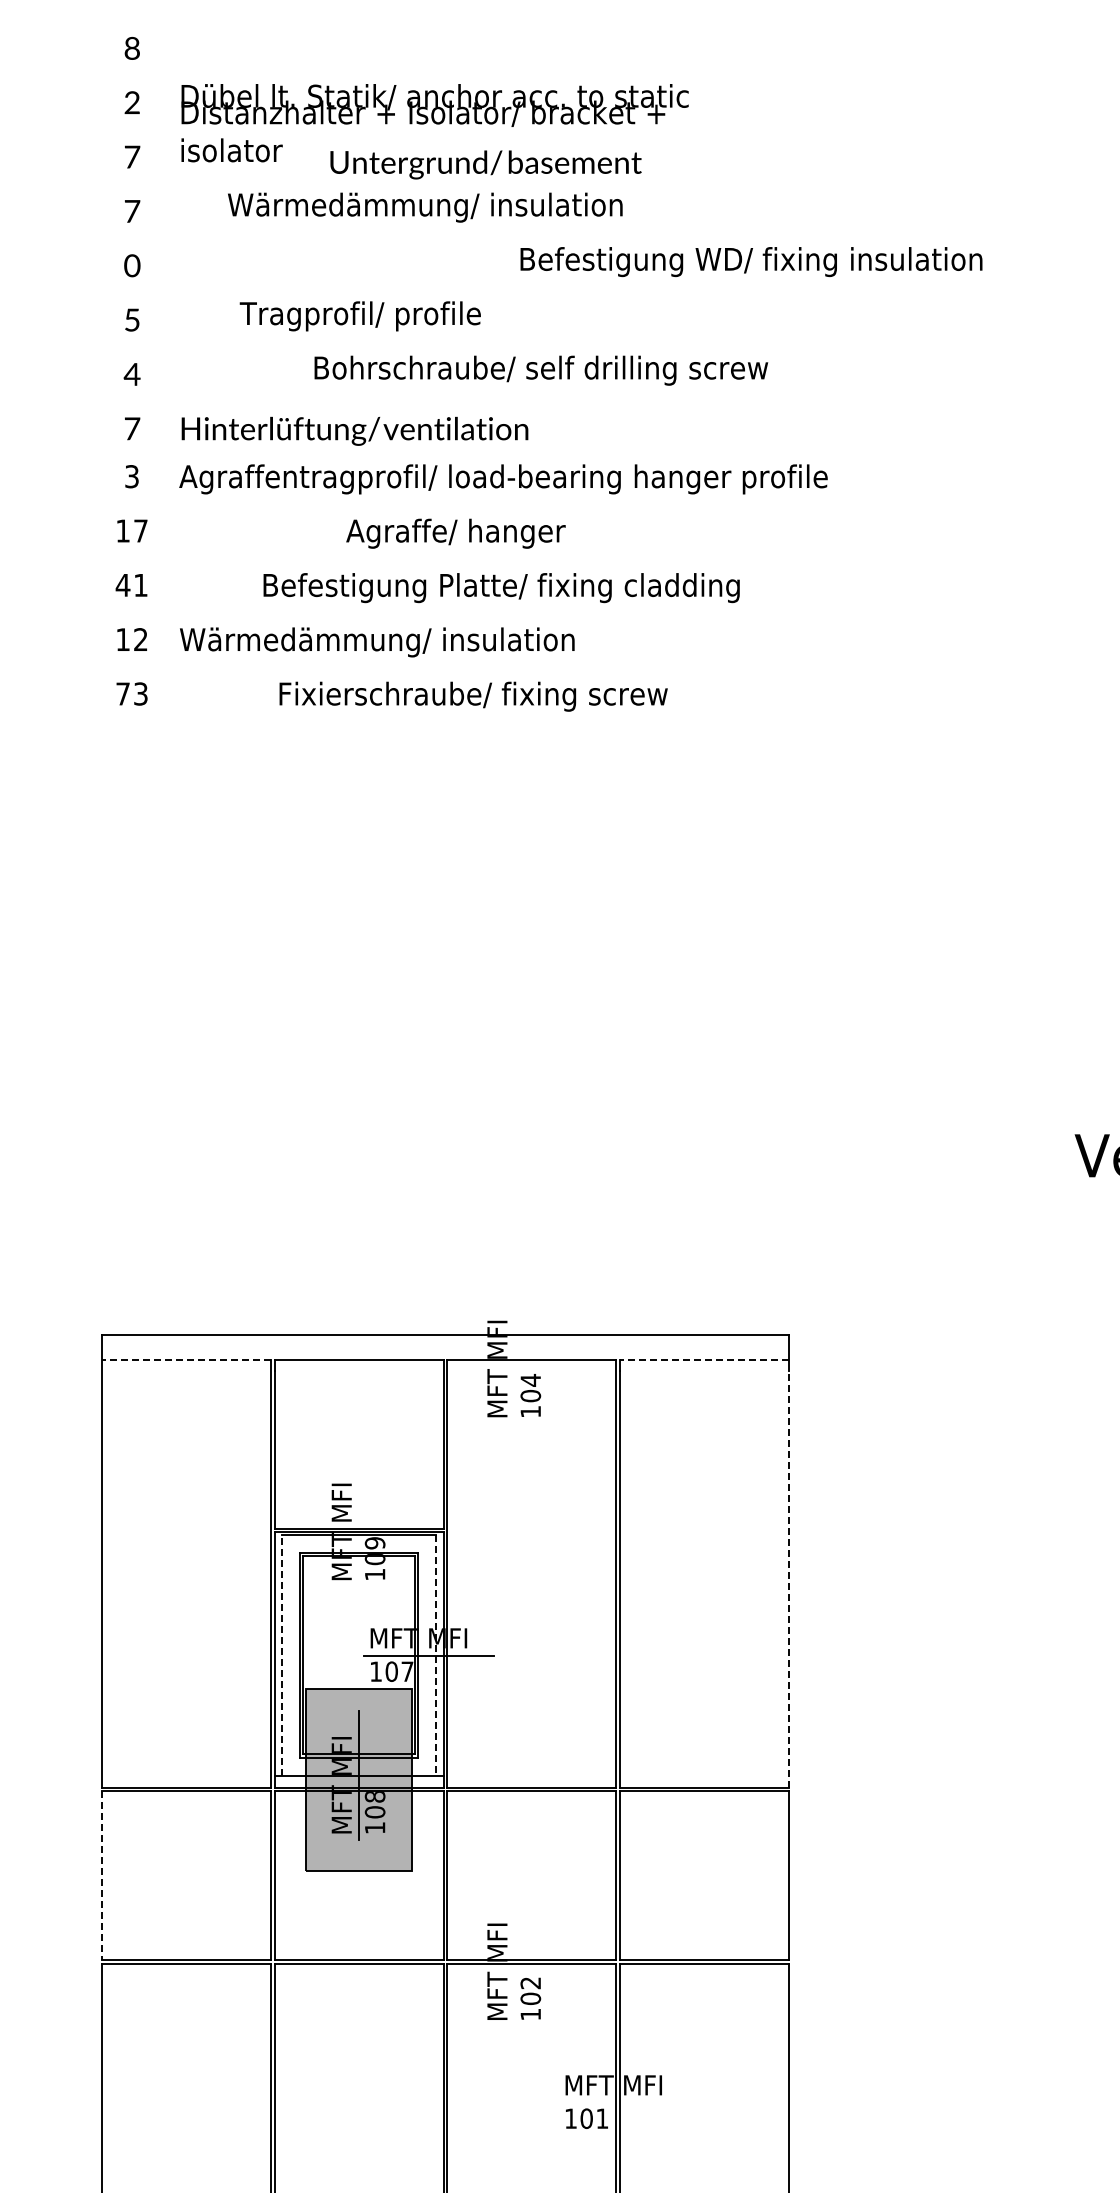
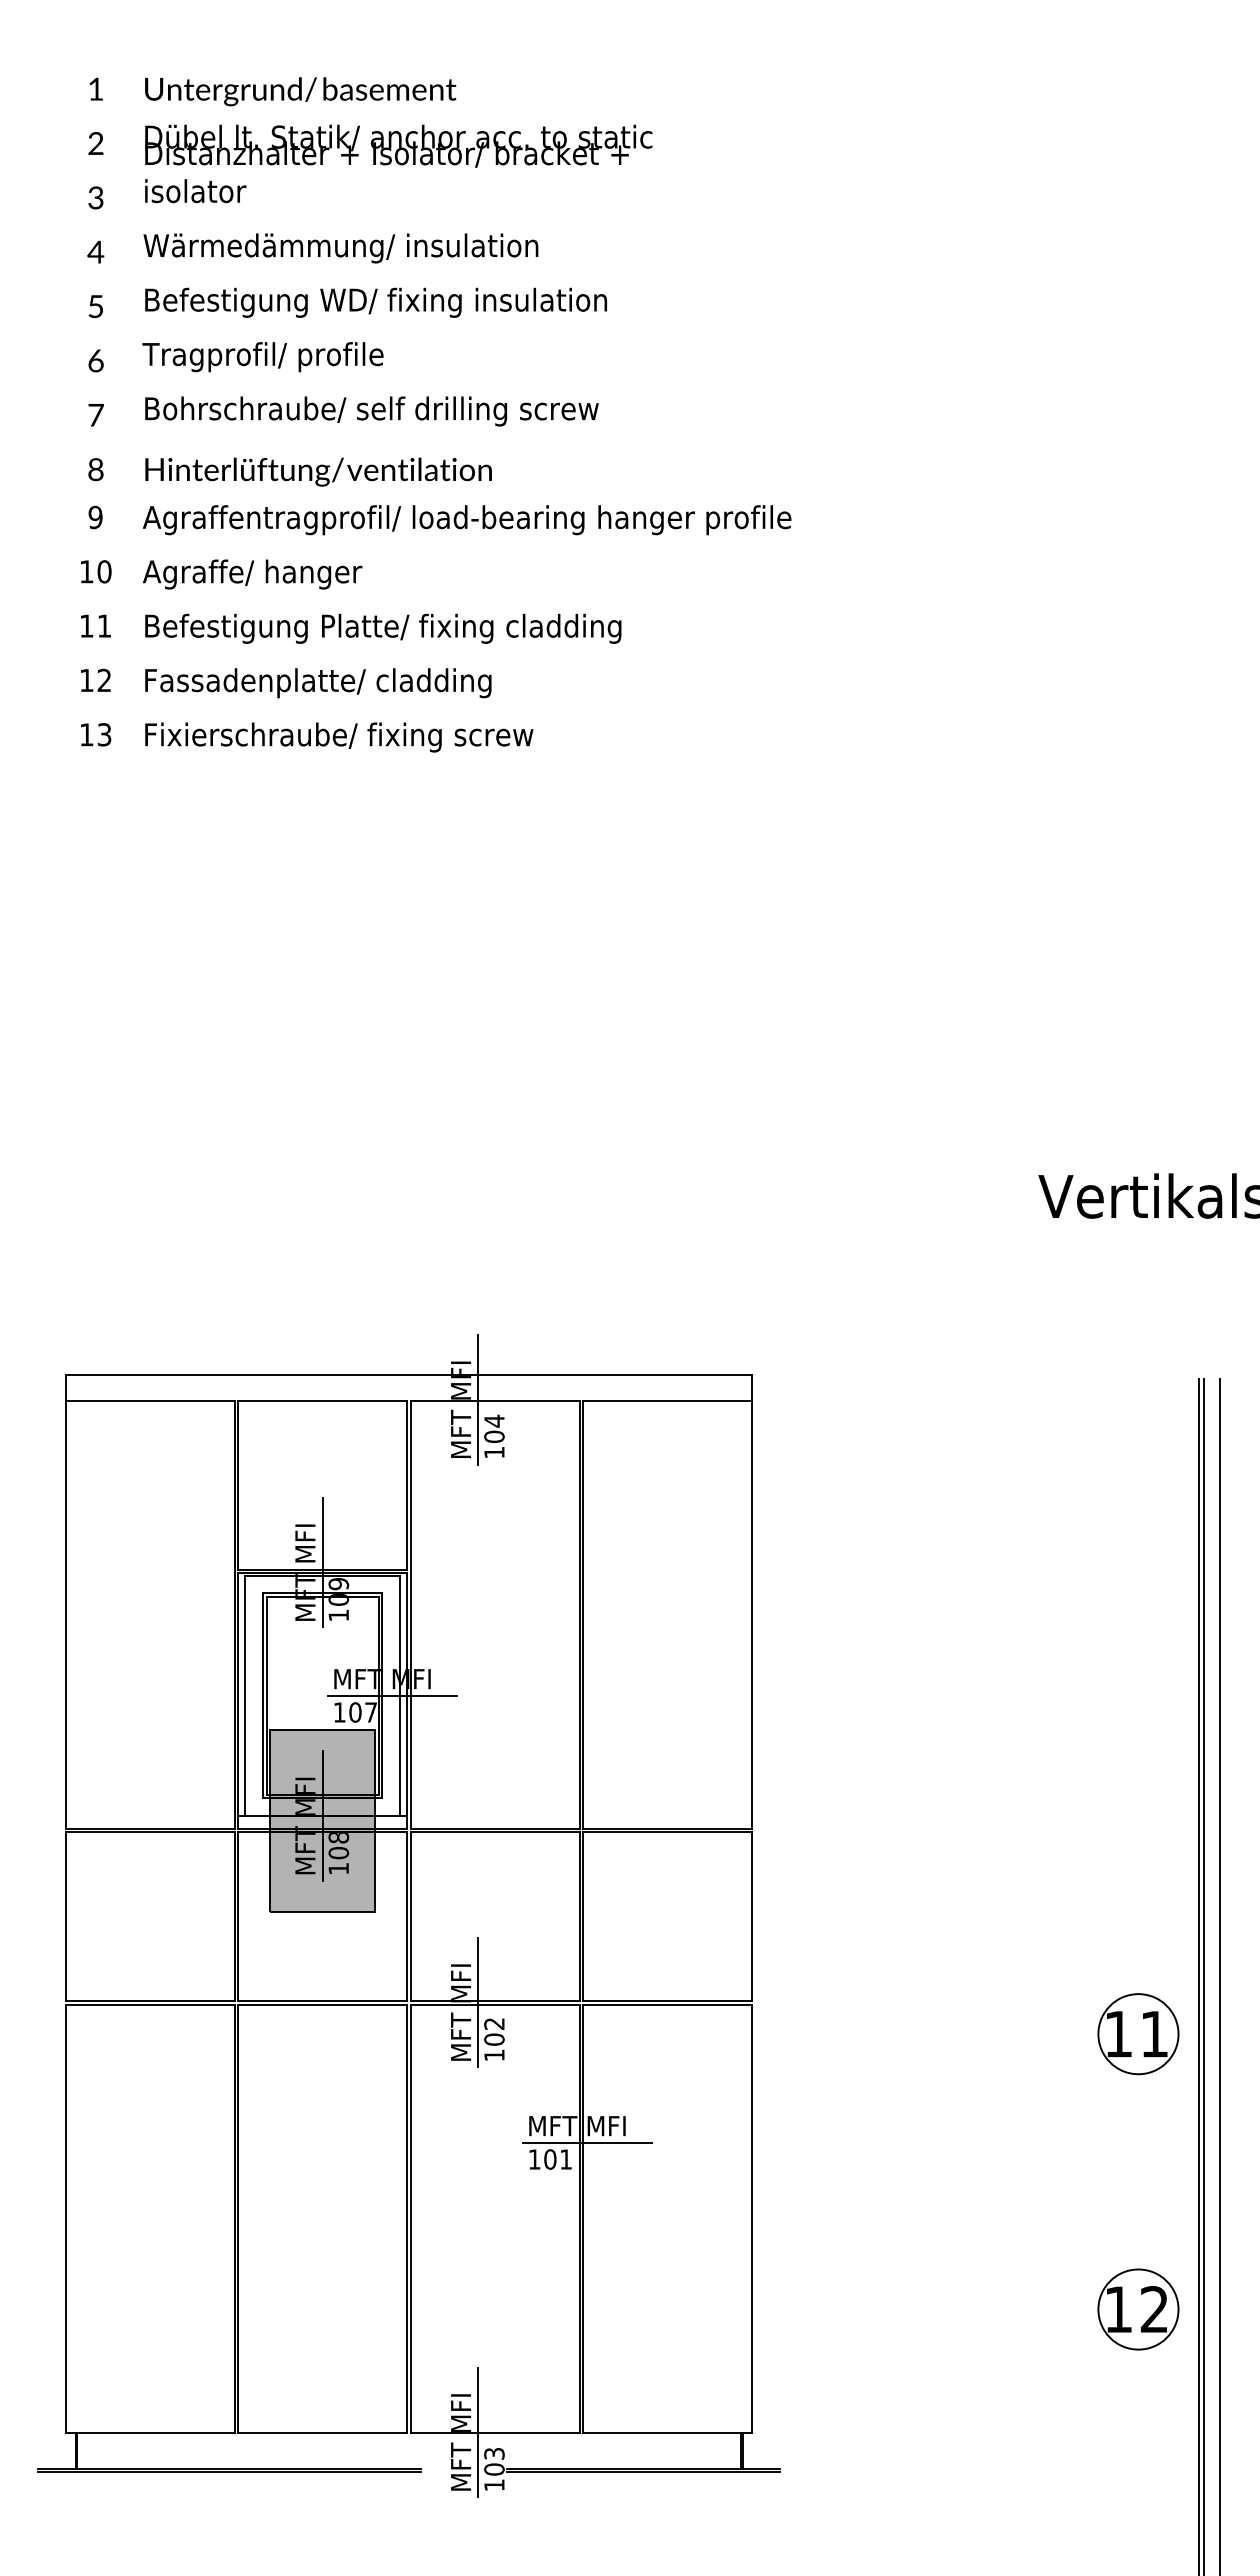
text: (131, 47) -> (95, 88), 8 -> 1
text: (131, 156) -> (95, 197), 7 -> 3
text: (485, 164) -> (300, 91), moved
text: (424, 207) -> (340, 248), moved
text: (131, 210) -> (95, 251), 7 -> 4
text: (750, 261) -> (375, 302), moved
text: (131, 265) -> (95, 306), 0 -> 5
text: (359, 316) -> (262, 357), moved
text: (131, 319) -> (95, 360), 5 -> 6
text: (540, 370) -> (371, 411), moved
text: (131, 374) -> (95, 415), 4 -> 7
text: (131, 428) -> (95, 469), 7 -> 8
text: (131, 475) -> (95, 516), 3 -> 9
text: (140, 530) -> (104, 571), 17 -> 10
text: (455, 533) -> (252, 574), moved
text: (122, 584) -> (86, 625), 41 -> 11
text: (501, 587) -> (383, 628), moved
text: (376, 642) -> (340, 683), Wärmedämmung/ insulation -> Fassadenplatte/ cladding
text: (122, 693) -> (86, 734), 73 -> 13
text: (473, 696) -> (339, 737), moved
line: (514, 1358) -> (478, 1399), added
line: (185, 1359) -> (149, 1400), dashed -> solid
line: (703, 1359) -> (667, 1400), dashed -> solid
line: (358, 1521) -> (322, 1562), added
line: (788, 1578) -> (752, 1619), dashed -> solid
line: (281, 1654) -> (245, 1695), dashed -> solid
line: (436, 1655) -> (400, 1696), dashed -> solid
line: (101, 1876) -> (65, 1917), dashed -> solid
line: (514, 1961) -> (478, 2002), added
line: (623, 2102) -> (587, 2143), added

